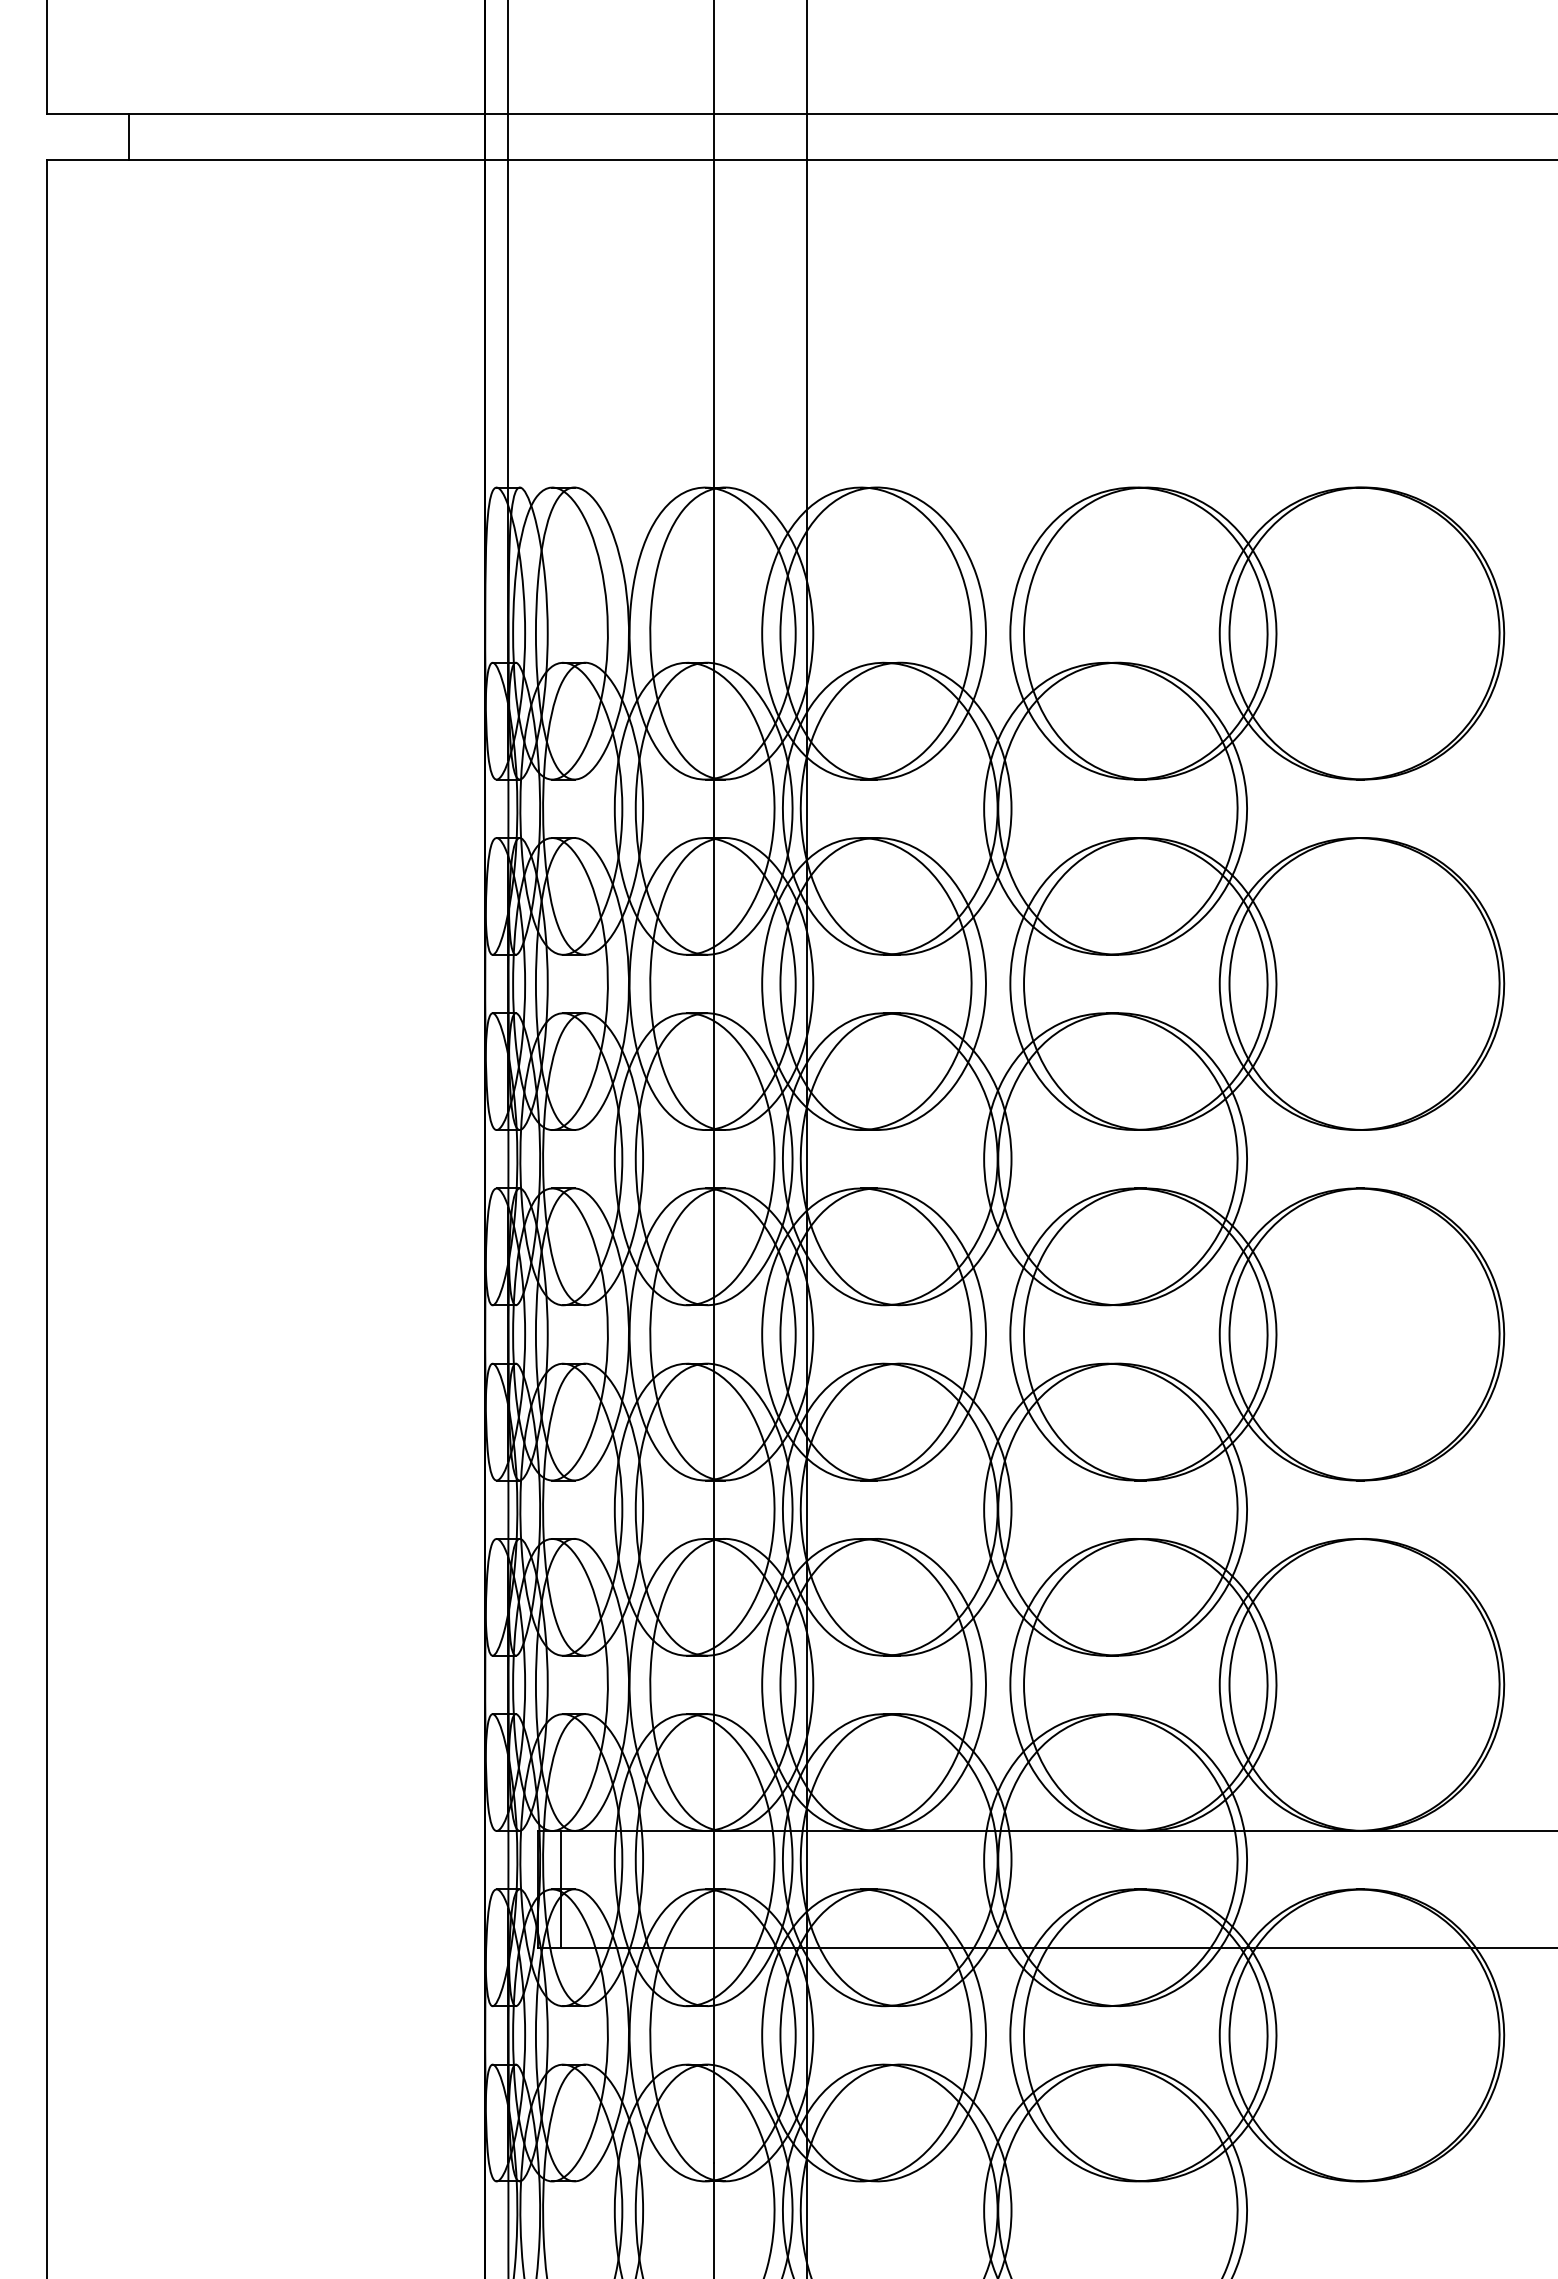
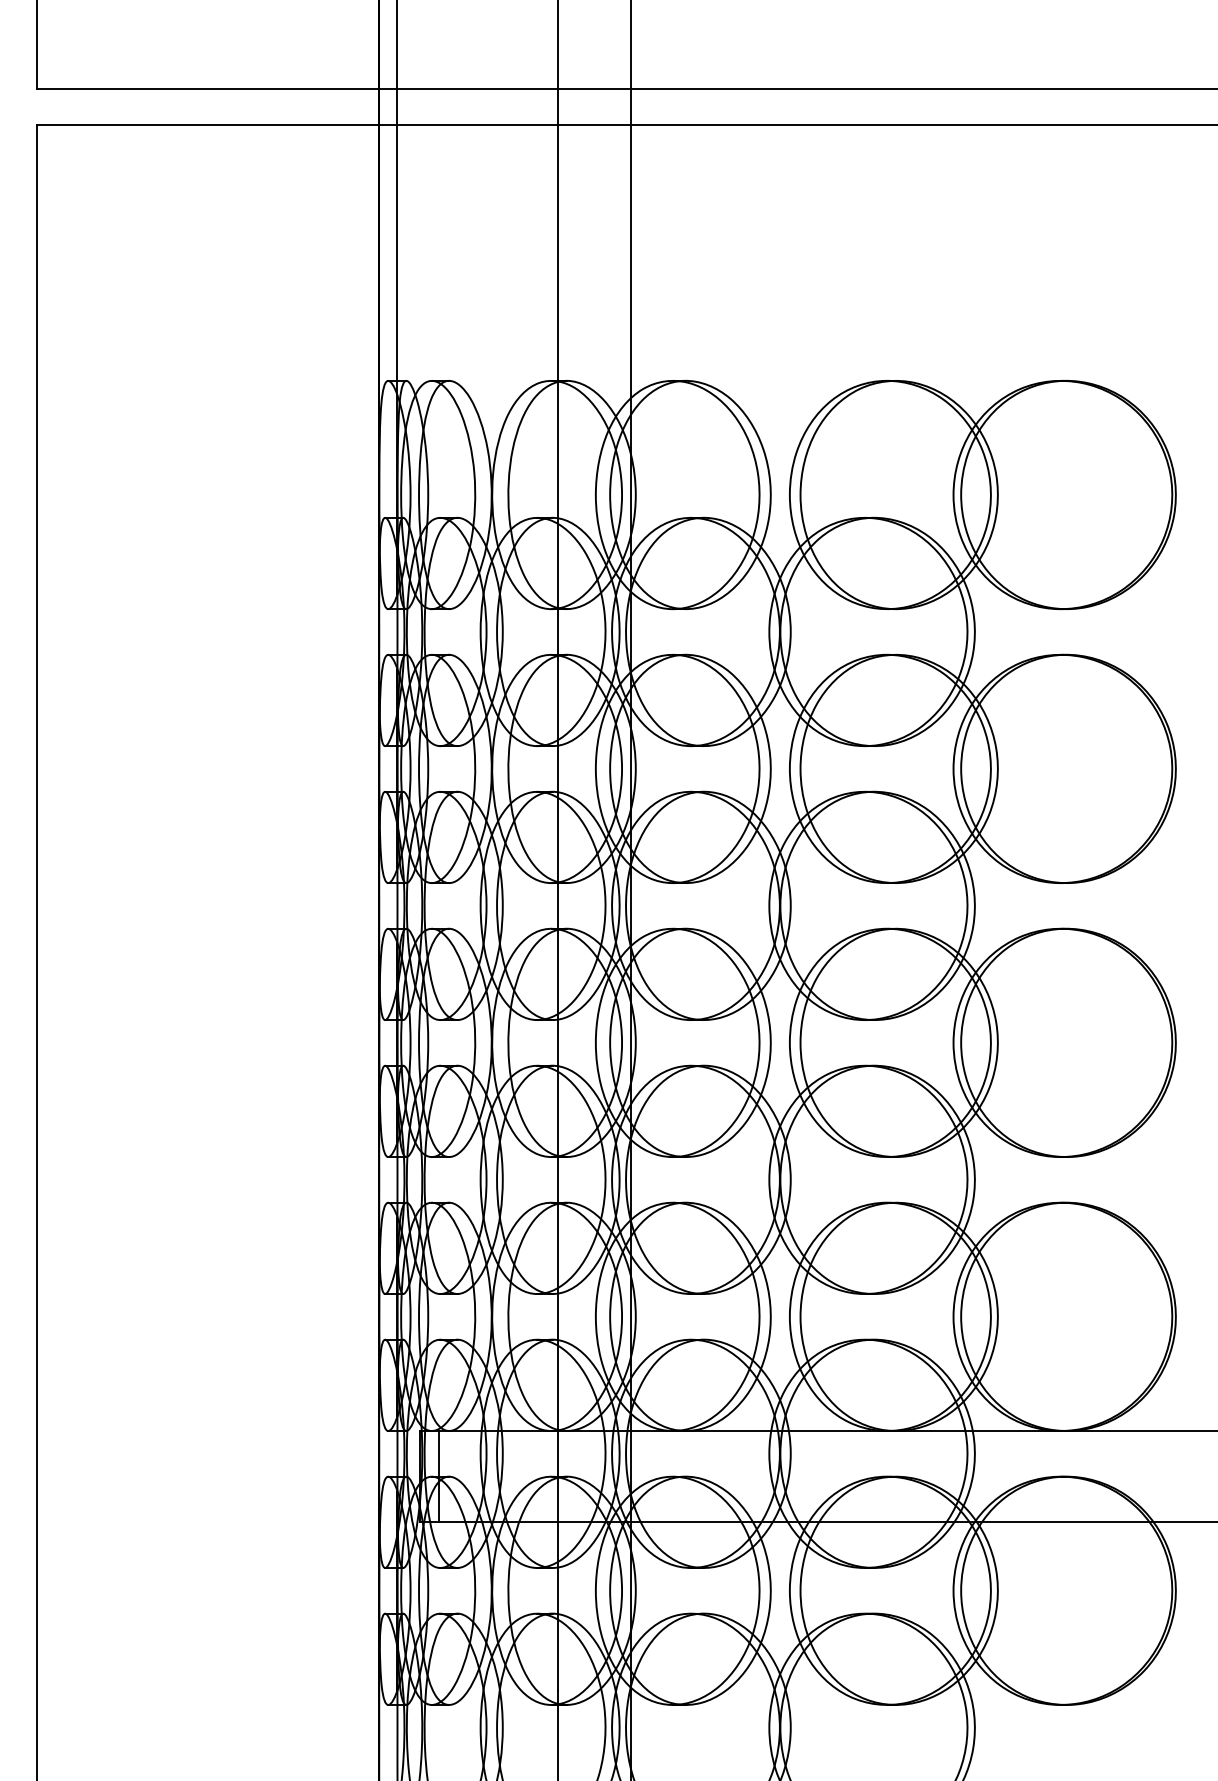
line: (128, 136) -> (100, 106), removed

